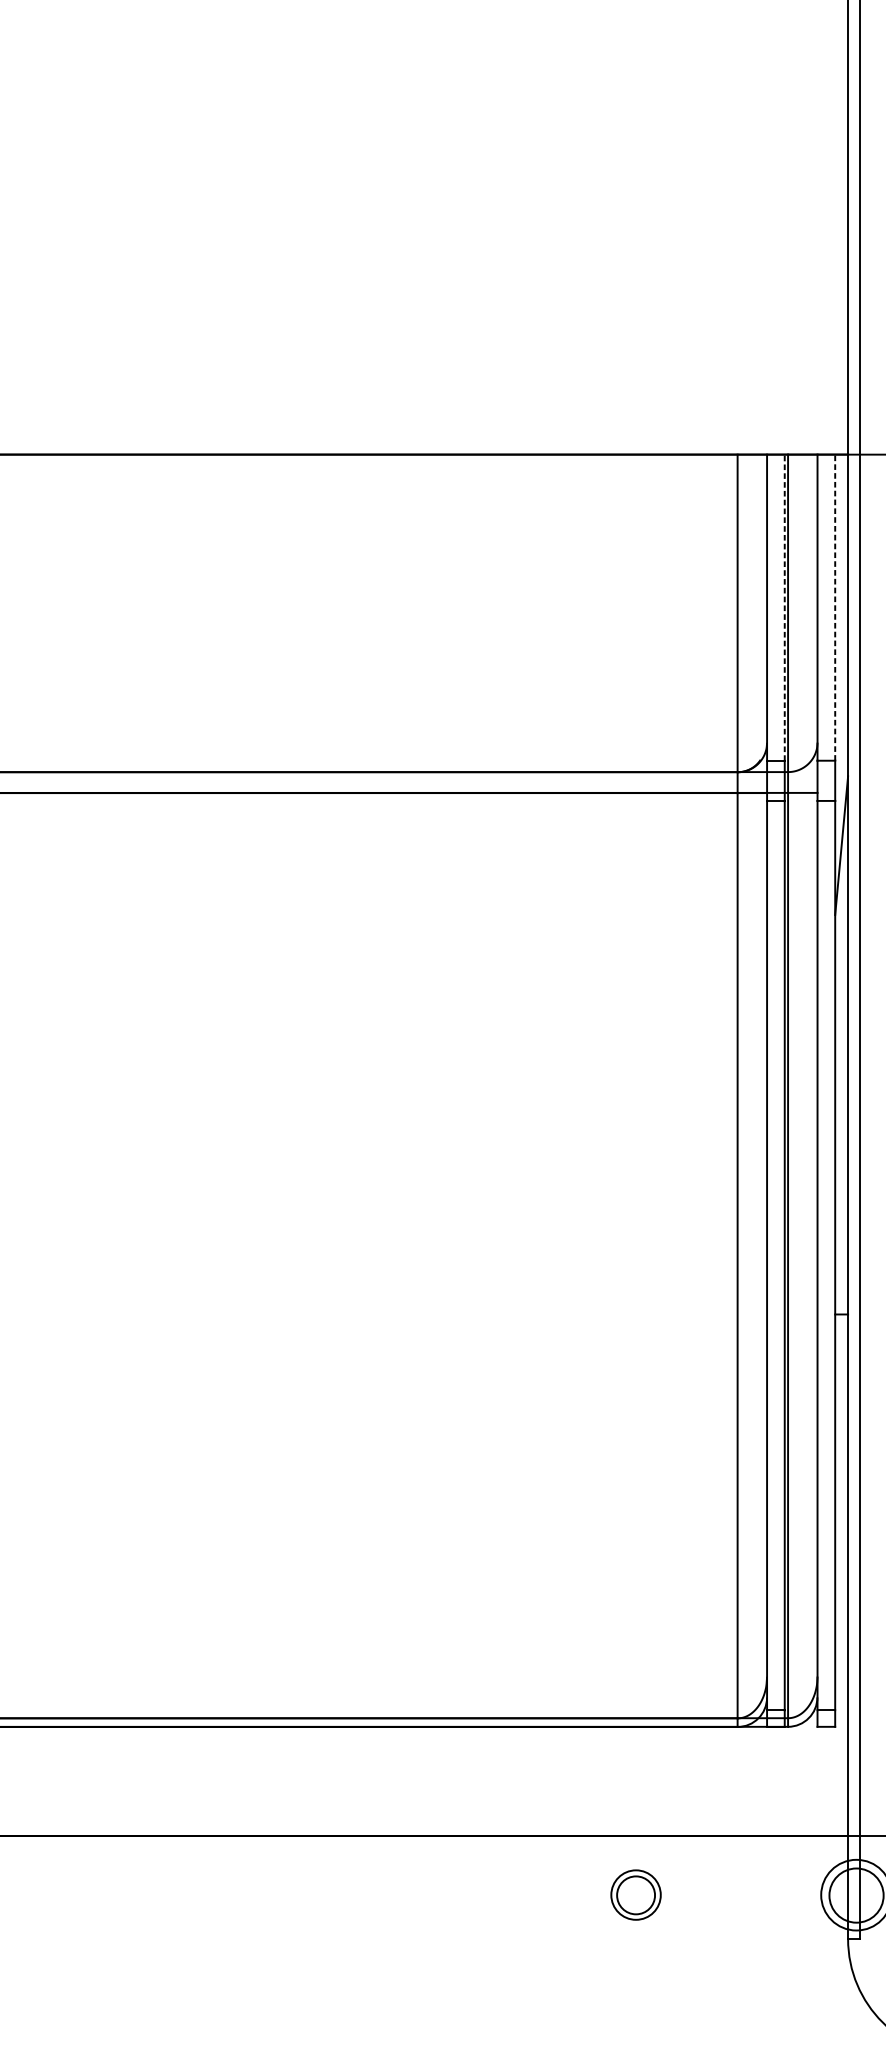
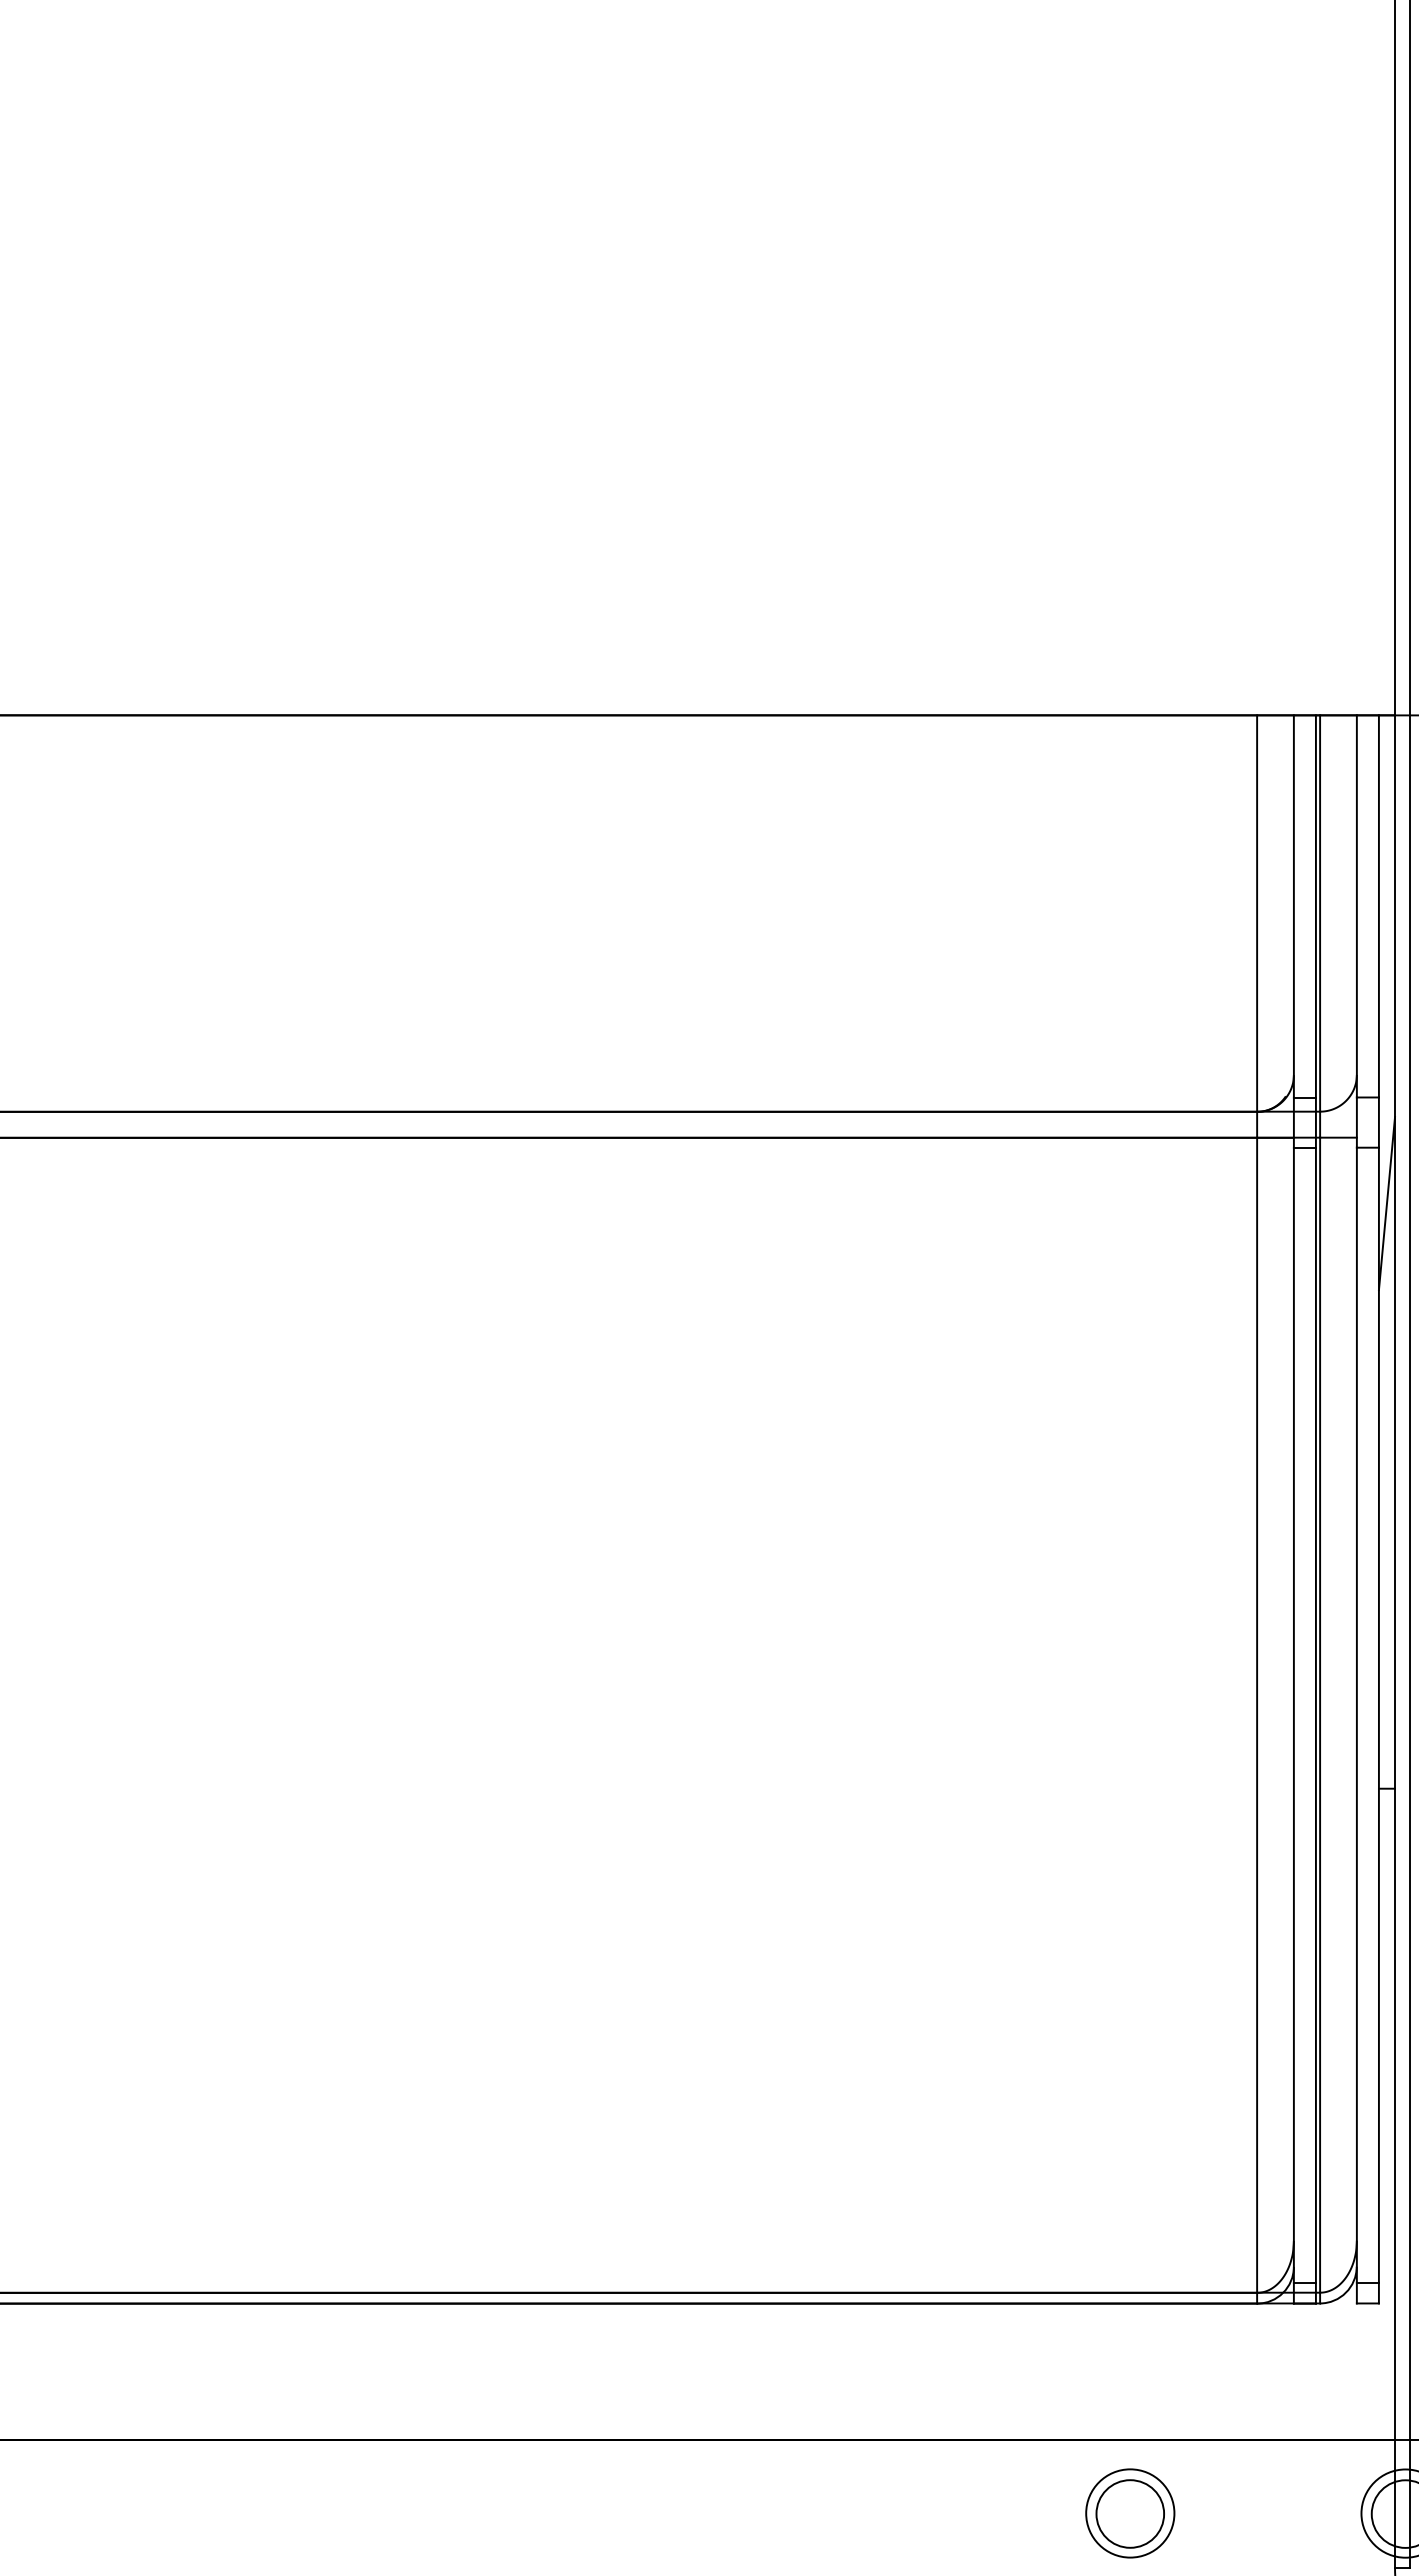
line: (834, 606) -> (1378, 905), dashed -> solid
line: (784, 607) -> (1315, 906), dashed -> solid
part: (636, 1895) -> (1130, 2513), size x1.43

